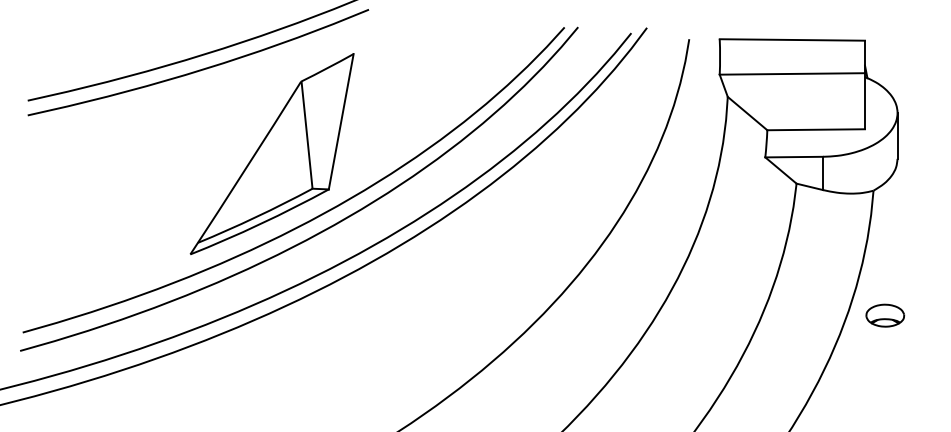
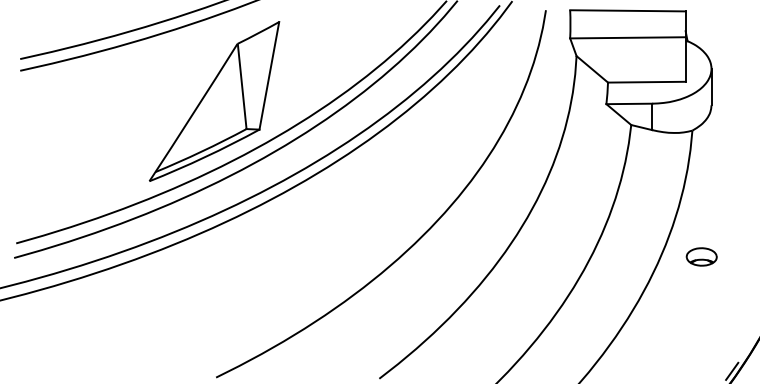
part: (884, 315) -> (701, 256), moved

